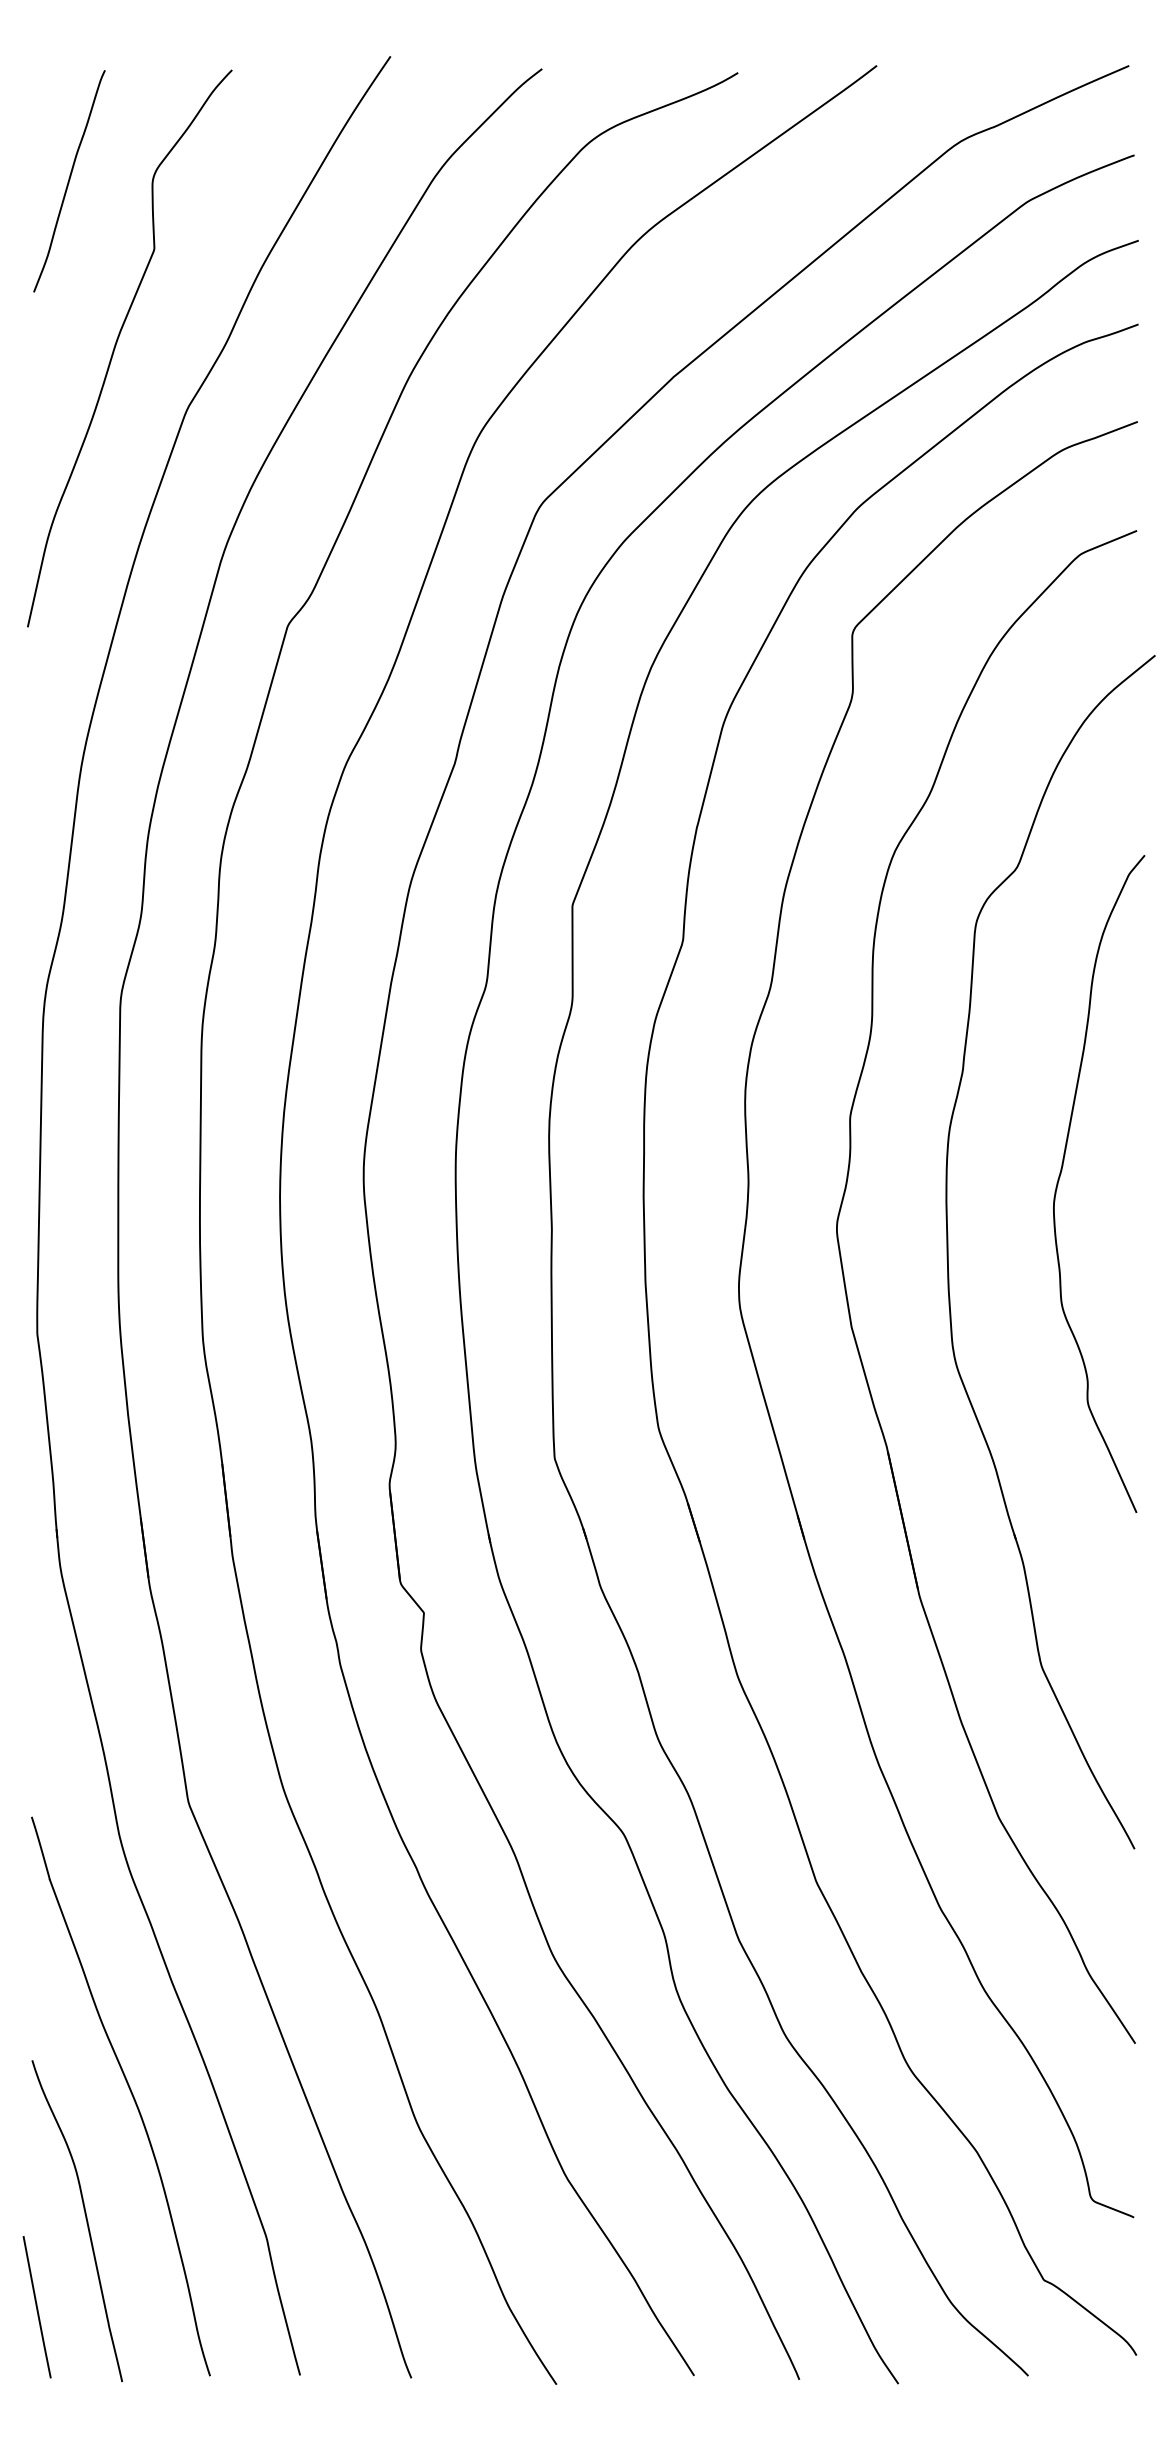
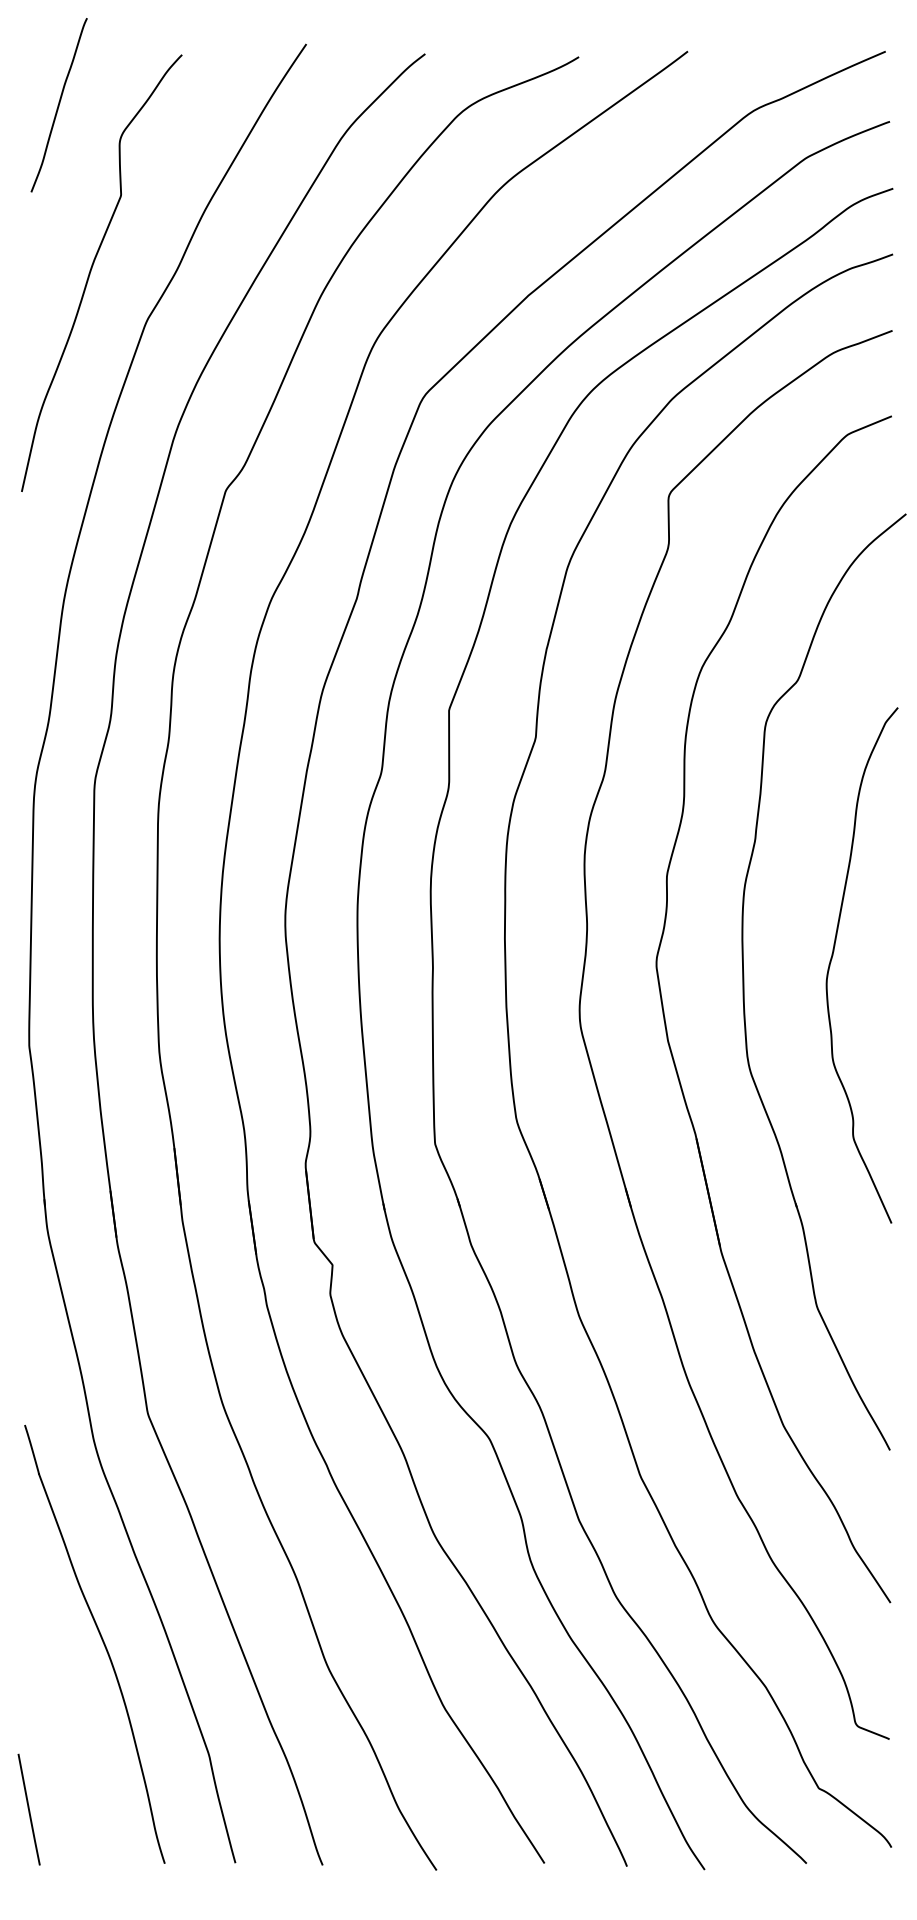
curve: (69, 181) -> (59, 105), moved
curve: (1061, 1174) -> (832, 958), moved
curve: (85, 2219) -> (67, 1740), removed

